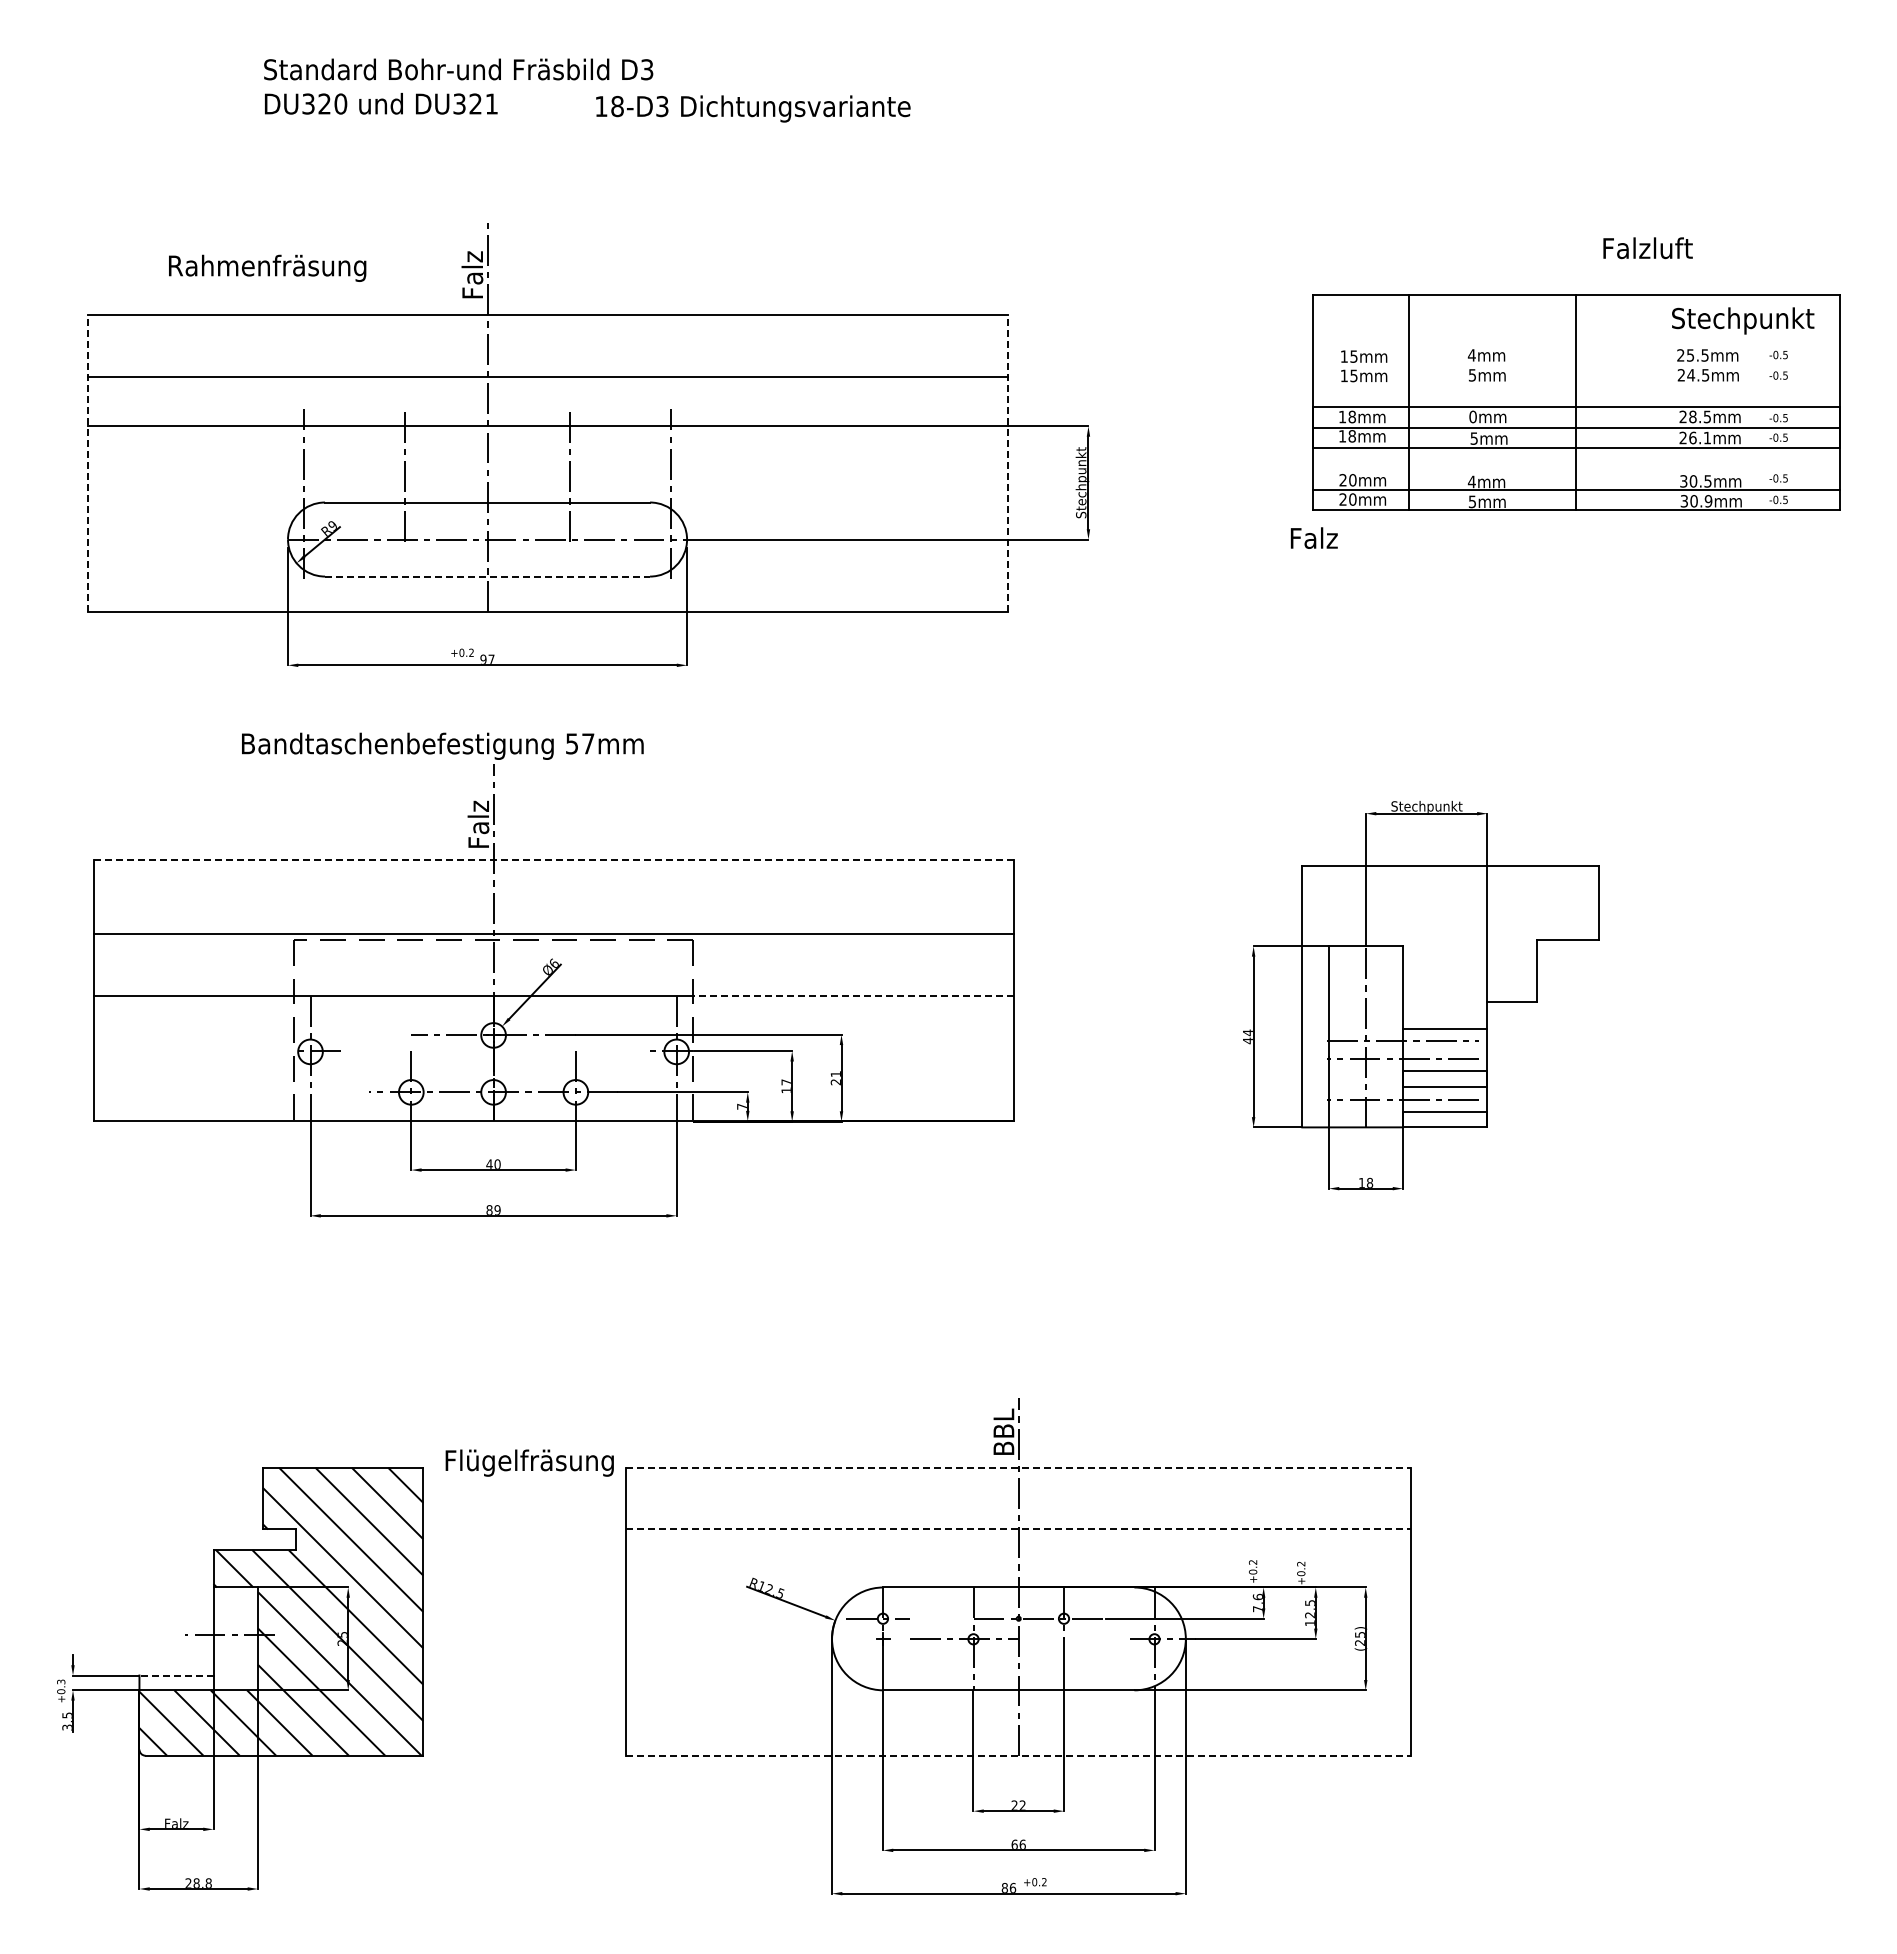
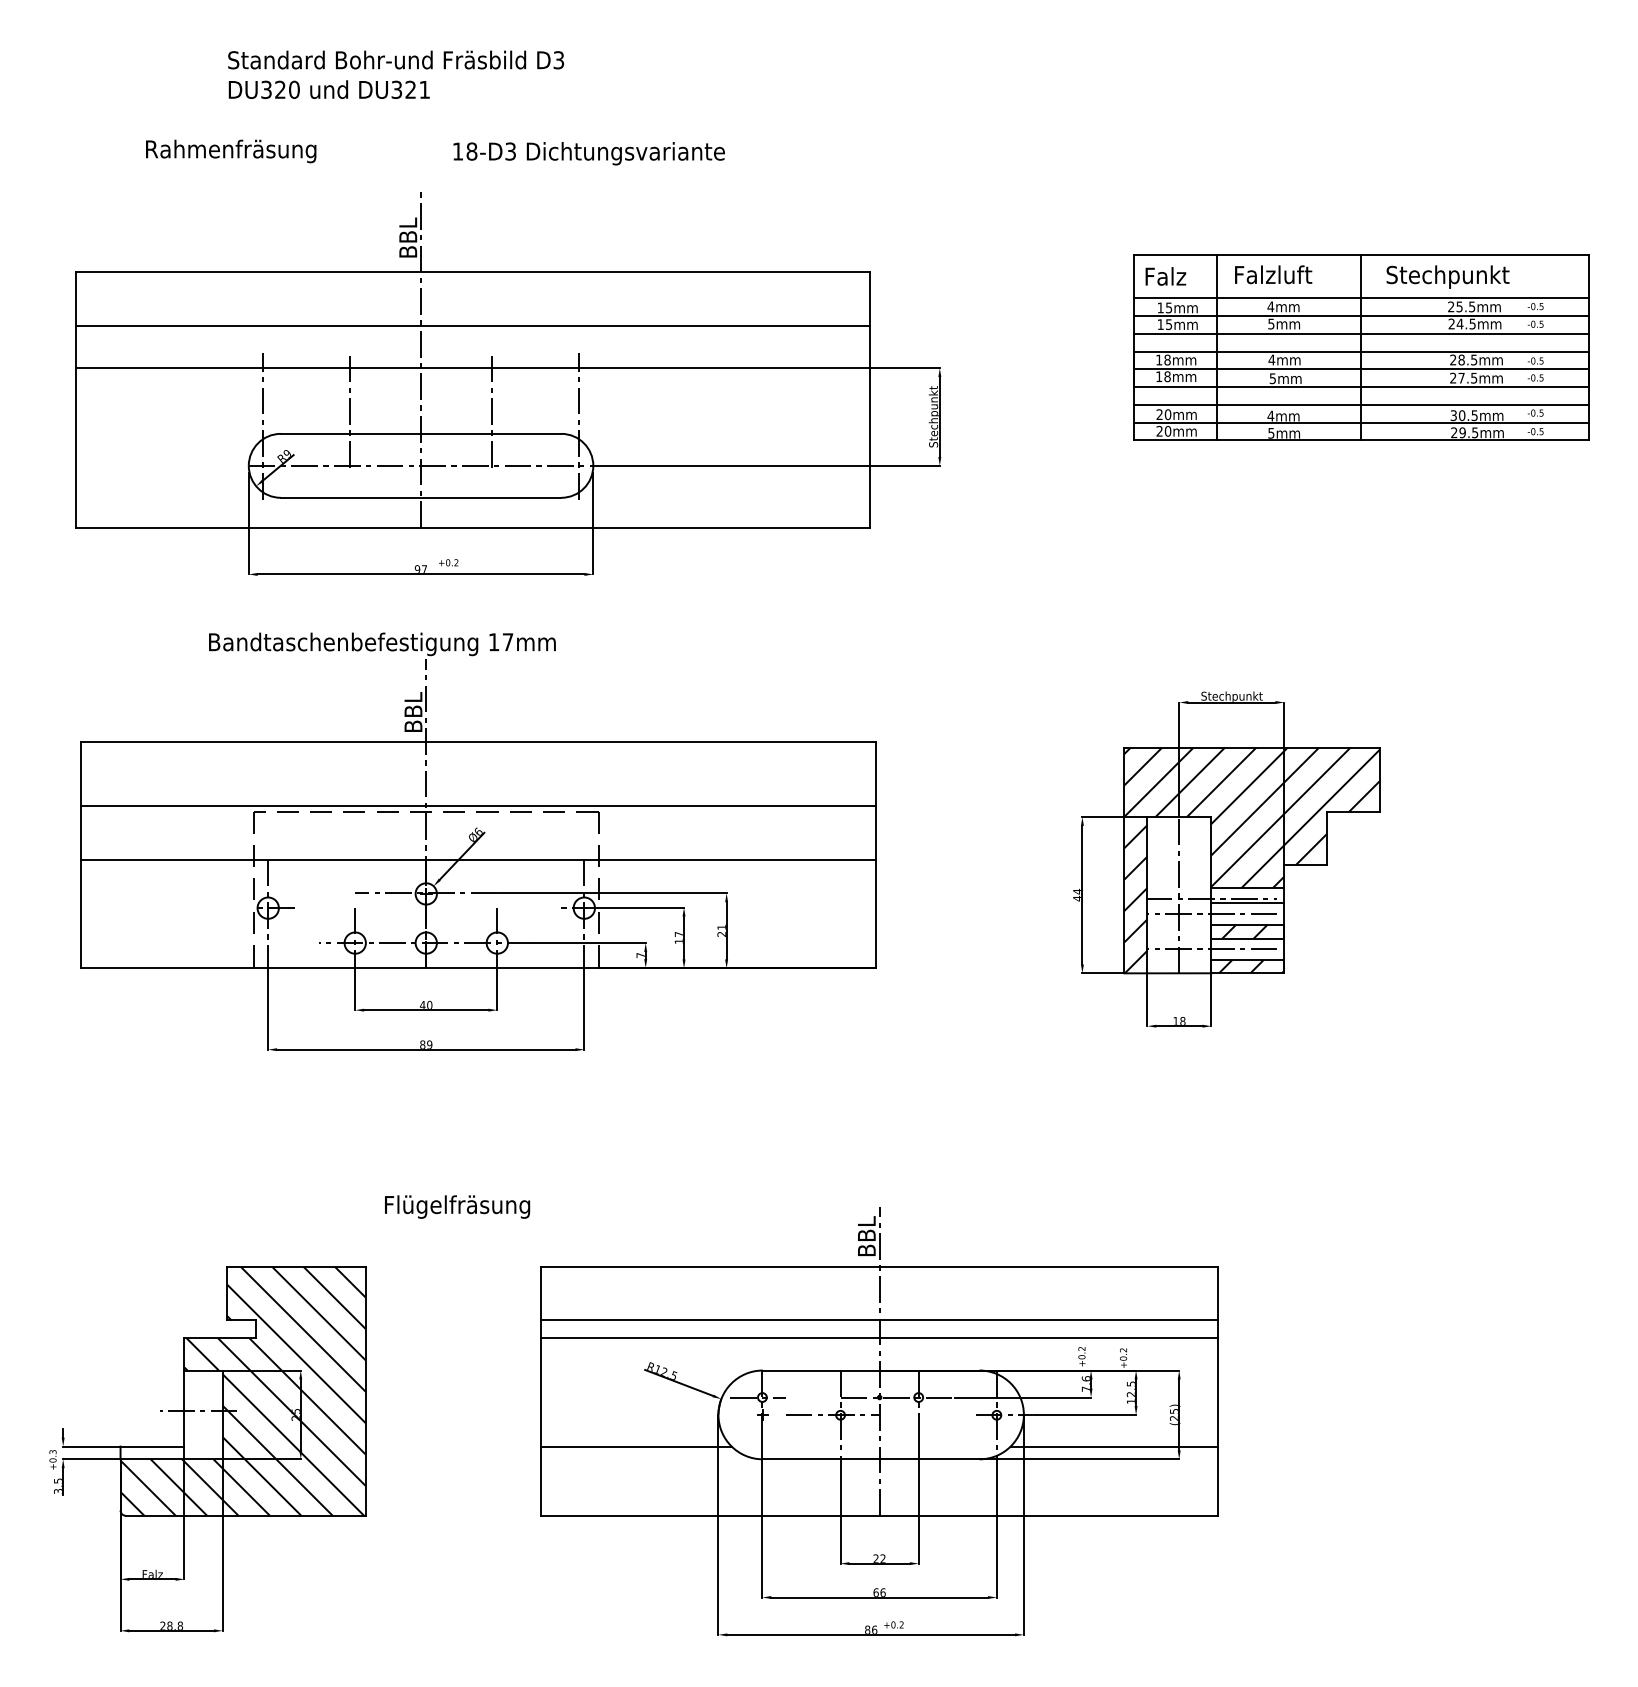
text: (753, 108) -> (589, 153), moved
text: (1647, 248) -> (1273, 275), moved
text: (267, 267) -> (231, 150), moved
text: (472, 273) -> (408, 236), Falz -> BBL
text: (1743, 320) -> (1448, 276), moved
line: (1576, 345) -> (1361, 298), added
line: (1576, 366) -> (1361, 316), added
line: (1576, 386) -> (1361, 333), added
text: (1473, 416) -> (1272, 359), 0mm -> 4mm
text: (1699, 437) -> (1467, 377), 26.1mm -> 27.5mm
line: (87, 462) -> (75, 399), dashed -> solid
line: (1008, 462) -> (870, 399), dashed -> solid
line: (1576, 468) -> (1361, 404), added
text: (1696, 501) -> (1464, 433), 30.9mm -> 29.5mm
text: (1313, 537) -> (1165, 275), moved
line: (487, 576) -> (421, 497), dashed -> solid
text: (462, 652) -> (448, 562), moved
text: (571, 743) -> (493, 641), 57mm -> 17mm
text: (478, 822) -> (413, 710), Falz -> BBL
line: (553, 859) -> (477, 742), dashed -> solid
line: (853, 995) -> (736, 859), dashed -> solid
hatch: (1450, 996) -> (1252, 860), added
line: (1445, 1046) -> (1248, 903), added
hatch: (1441, 1078) -> (1244, 931), added
hatch: (1449, 1119) -> (1251, 966), added
text: (529, 1462) -> (457, 1206), moved
line: (1019, 1467) -> (880, 1266), dashed -> solid
line: (1019, 1529) -> (880, 1320), dashed -> solid
line: (1018, 1550) -> (879, 1338), added
line: (175, 1675) -> (151, 1446), dashed -> solid
line: (736, 1675) -> (635, 1446), added
line: (1290, 1675) -> (1114, 1446), added
line: (1019, 1755) -> (880, 1515), dashed -> solid

